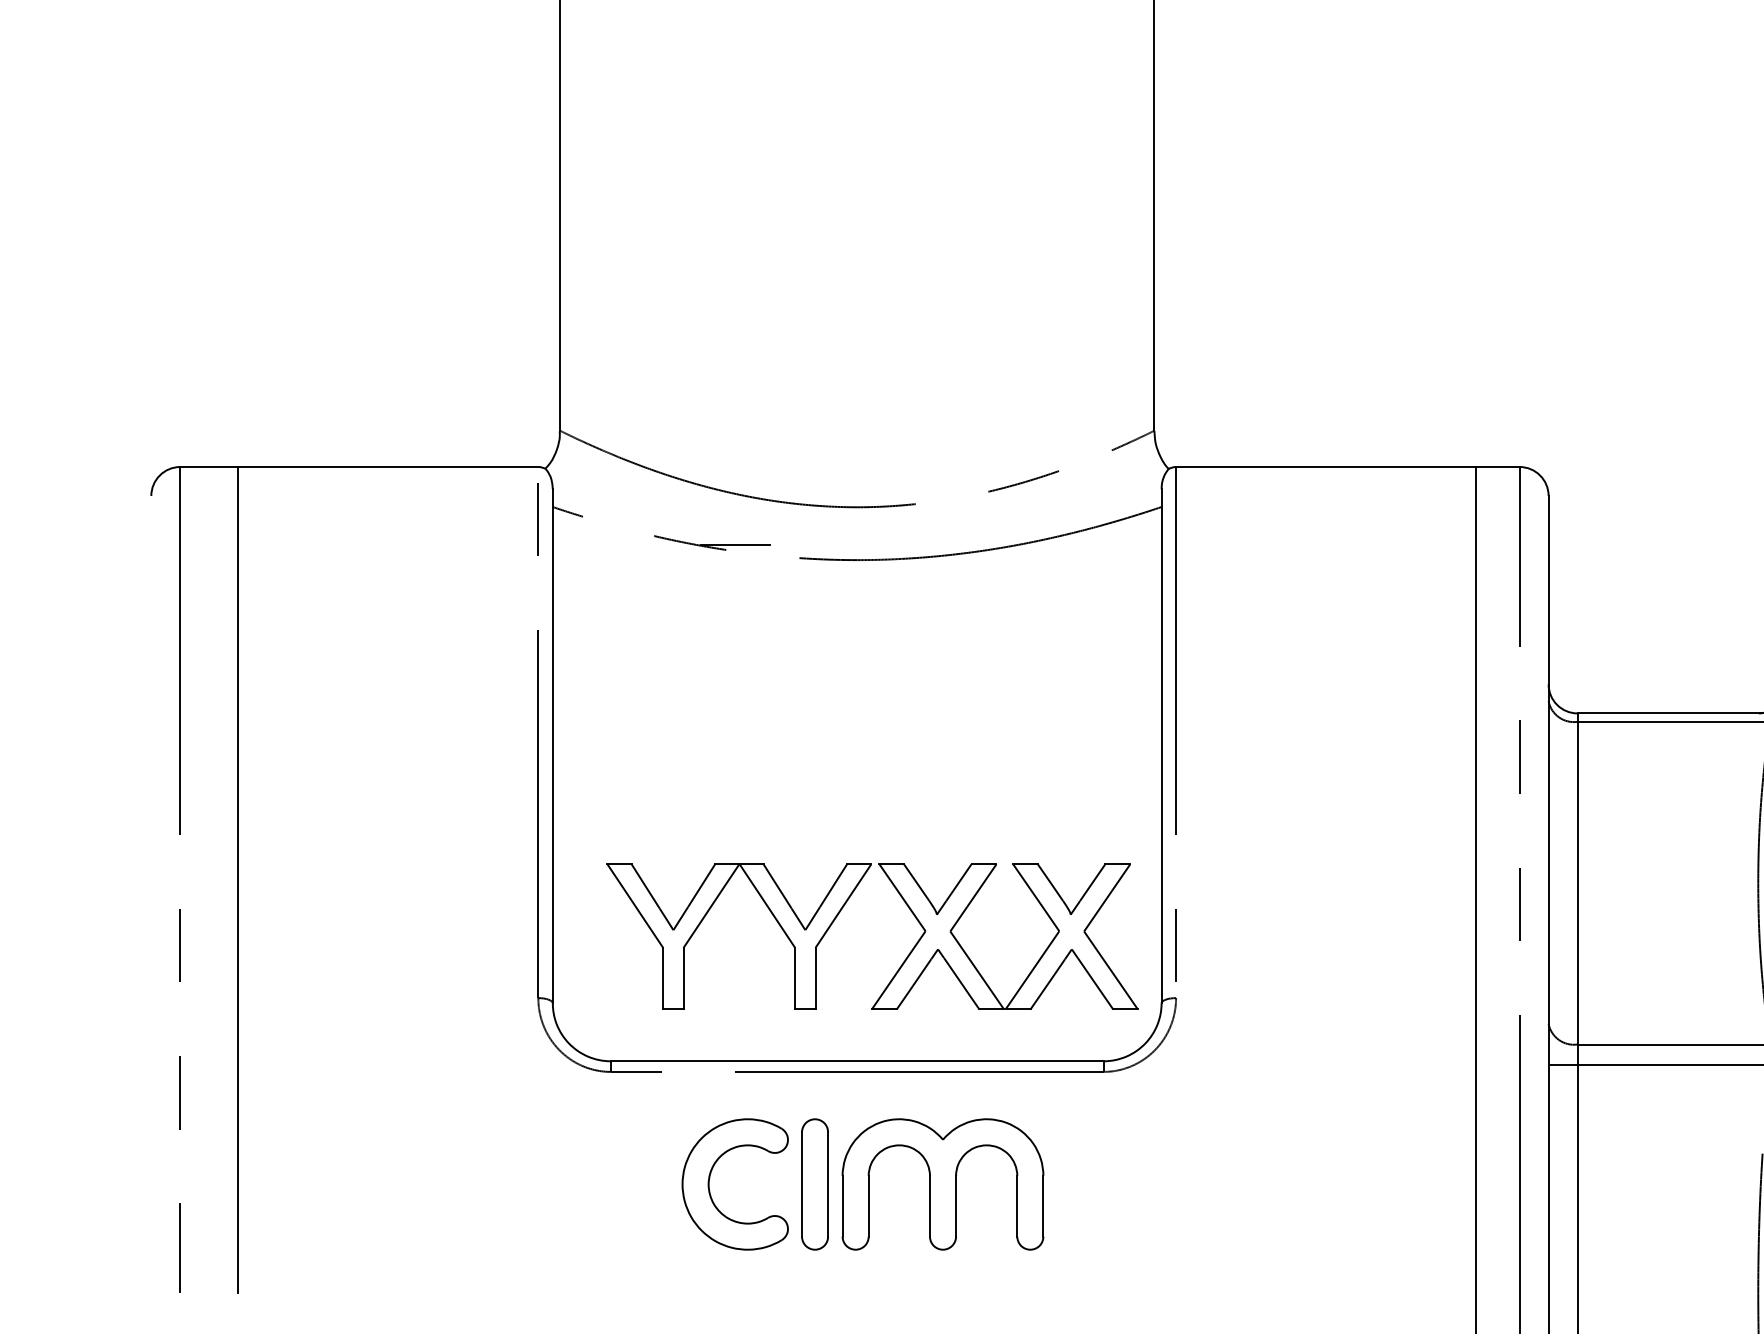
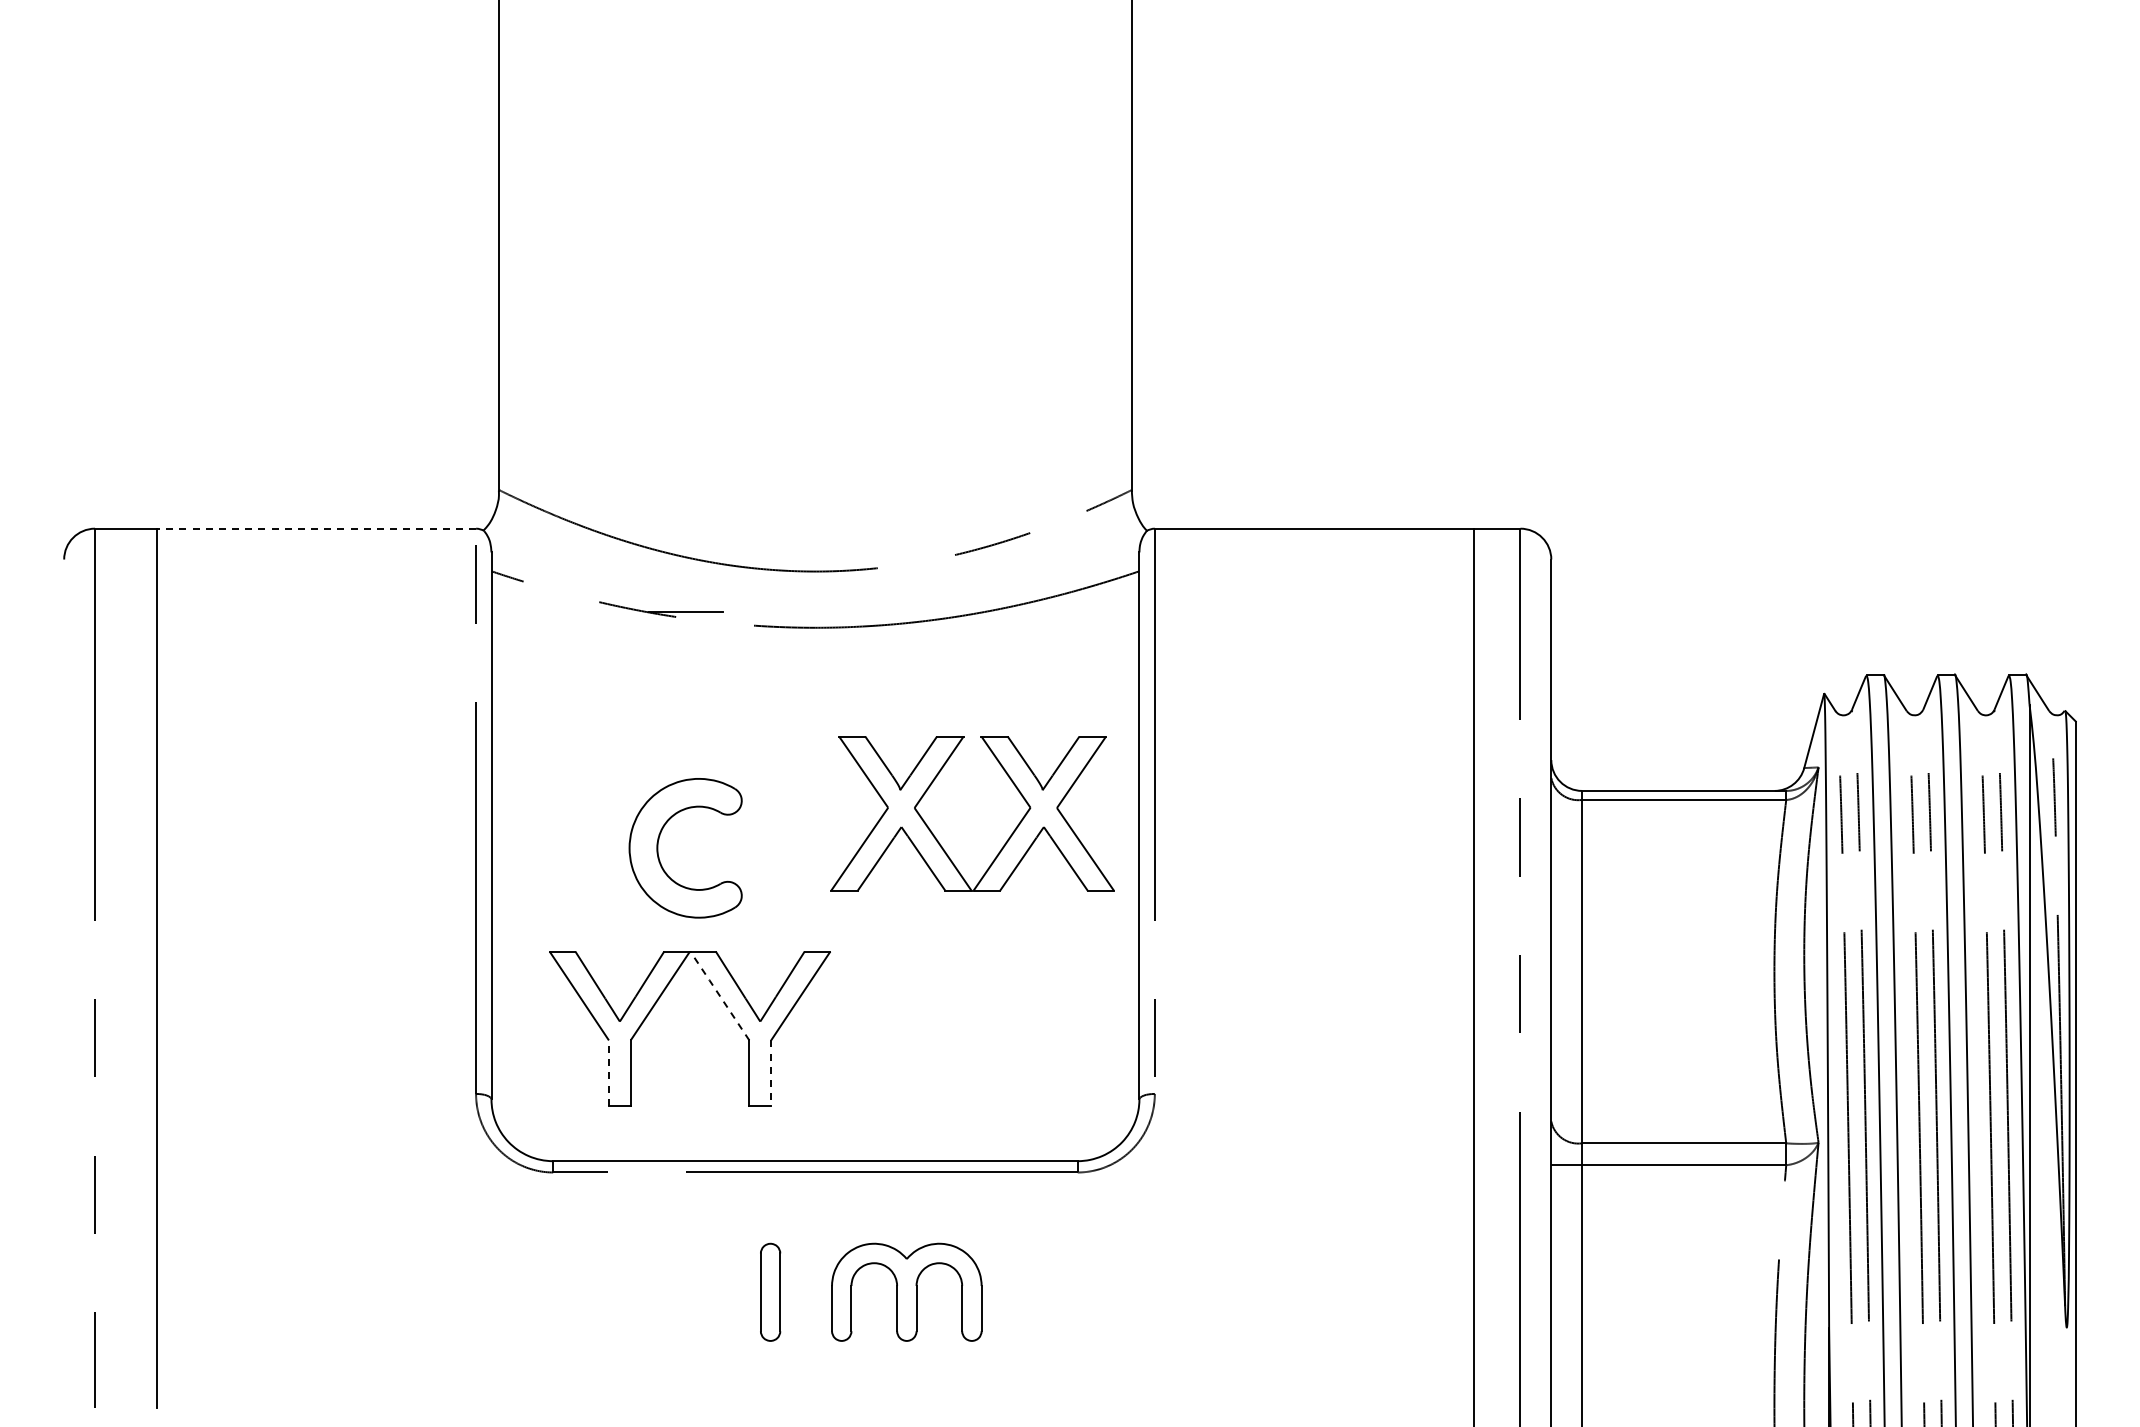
line: (388, 466) -> (316, 528), solid -> dashed
line: (767, 906) -> (720, 996), solid -> dashed
part: (970, 959) -> (936, 837), moved
line: (662, 978) -> (608, 1073), solid -> dashed
line: (815, 978) -> (771, 1073), solid -> dashed
part: (709, 1184) -> (658, 848), moved
part: (814, 1184) -> (770, 1292), size x0.7
part: (942, 1184) -> (906, 1292), size x0.7

